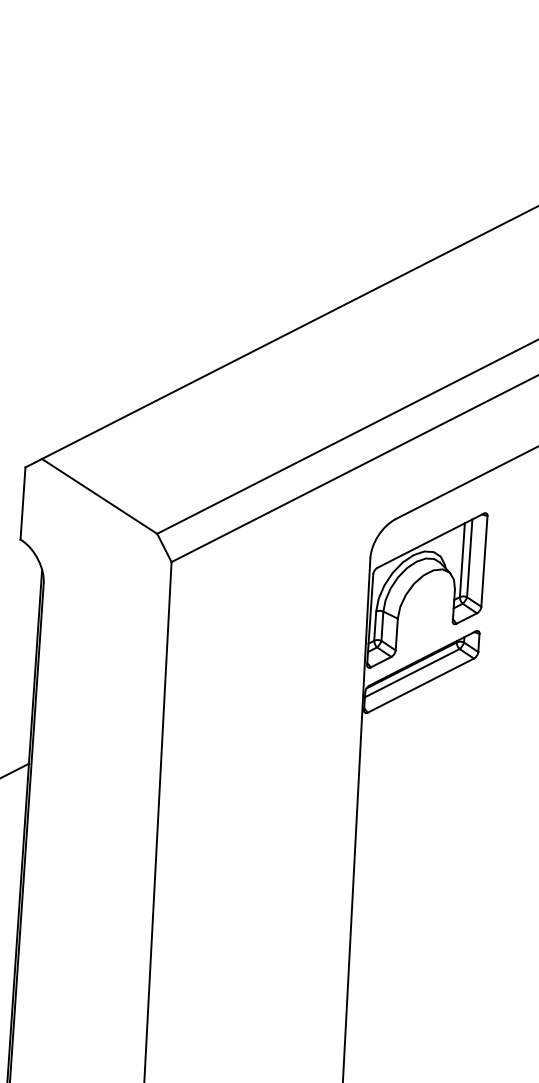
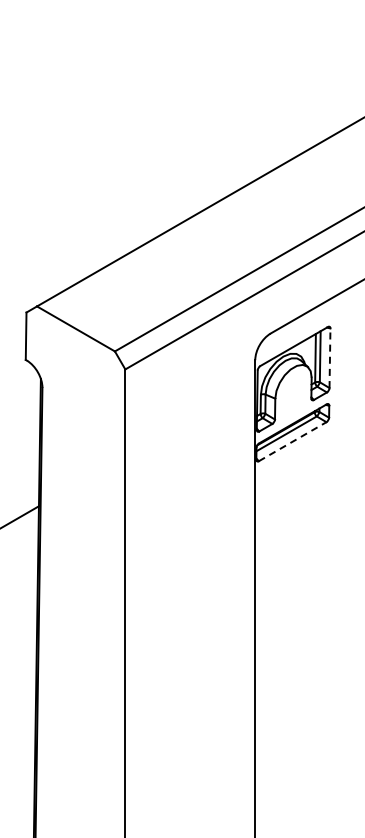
line: (483, 561) -> (329, 358), solid -> dashed
line: (422, 685) -> (293, 441), solid -> dashed

